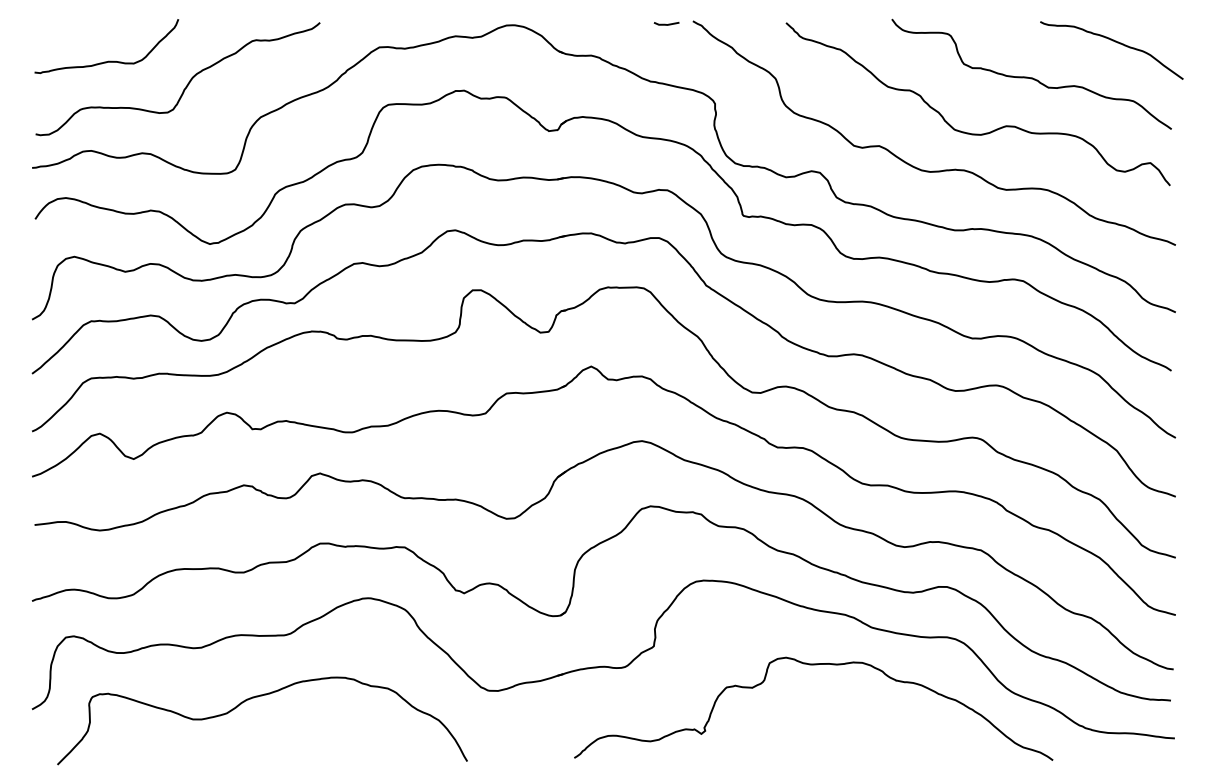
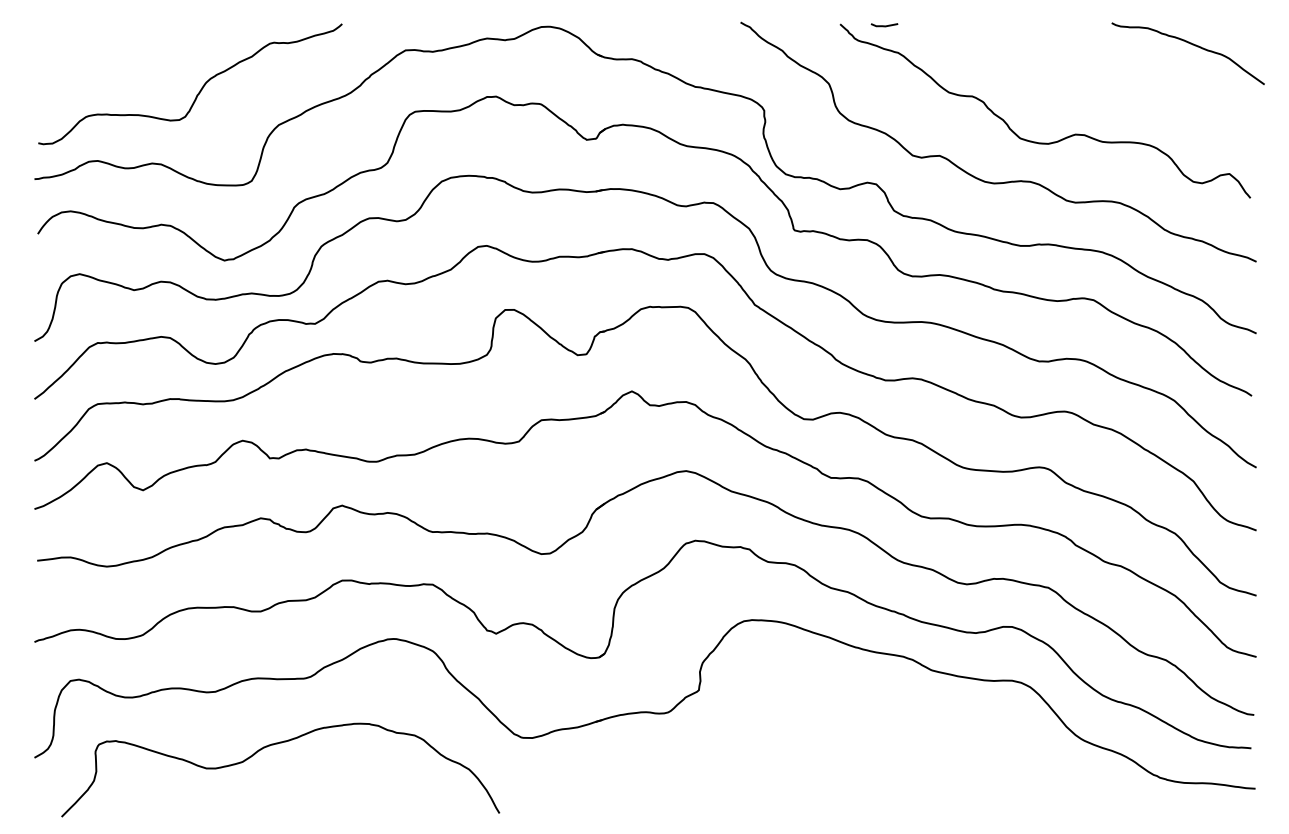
line: (666, 24) -> (884, 25), moved
curve: (108, 60) -> (116, 64), removed
curve: (1031, 77) -> (1102, 82), removed
curve: (813, 665) -> (869, 710), removed

